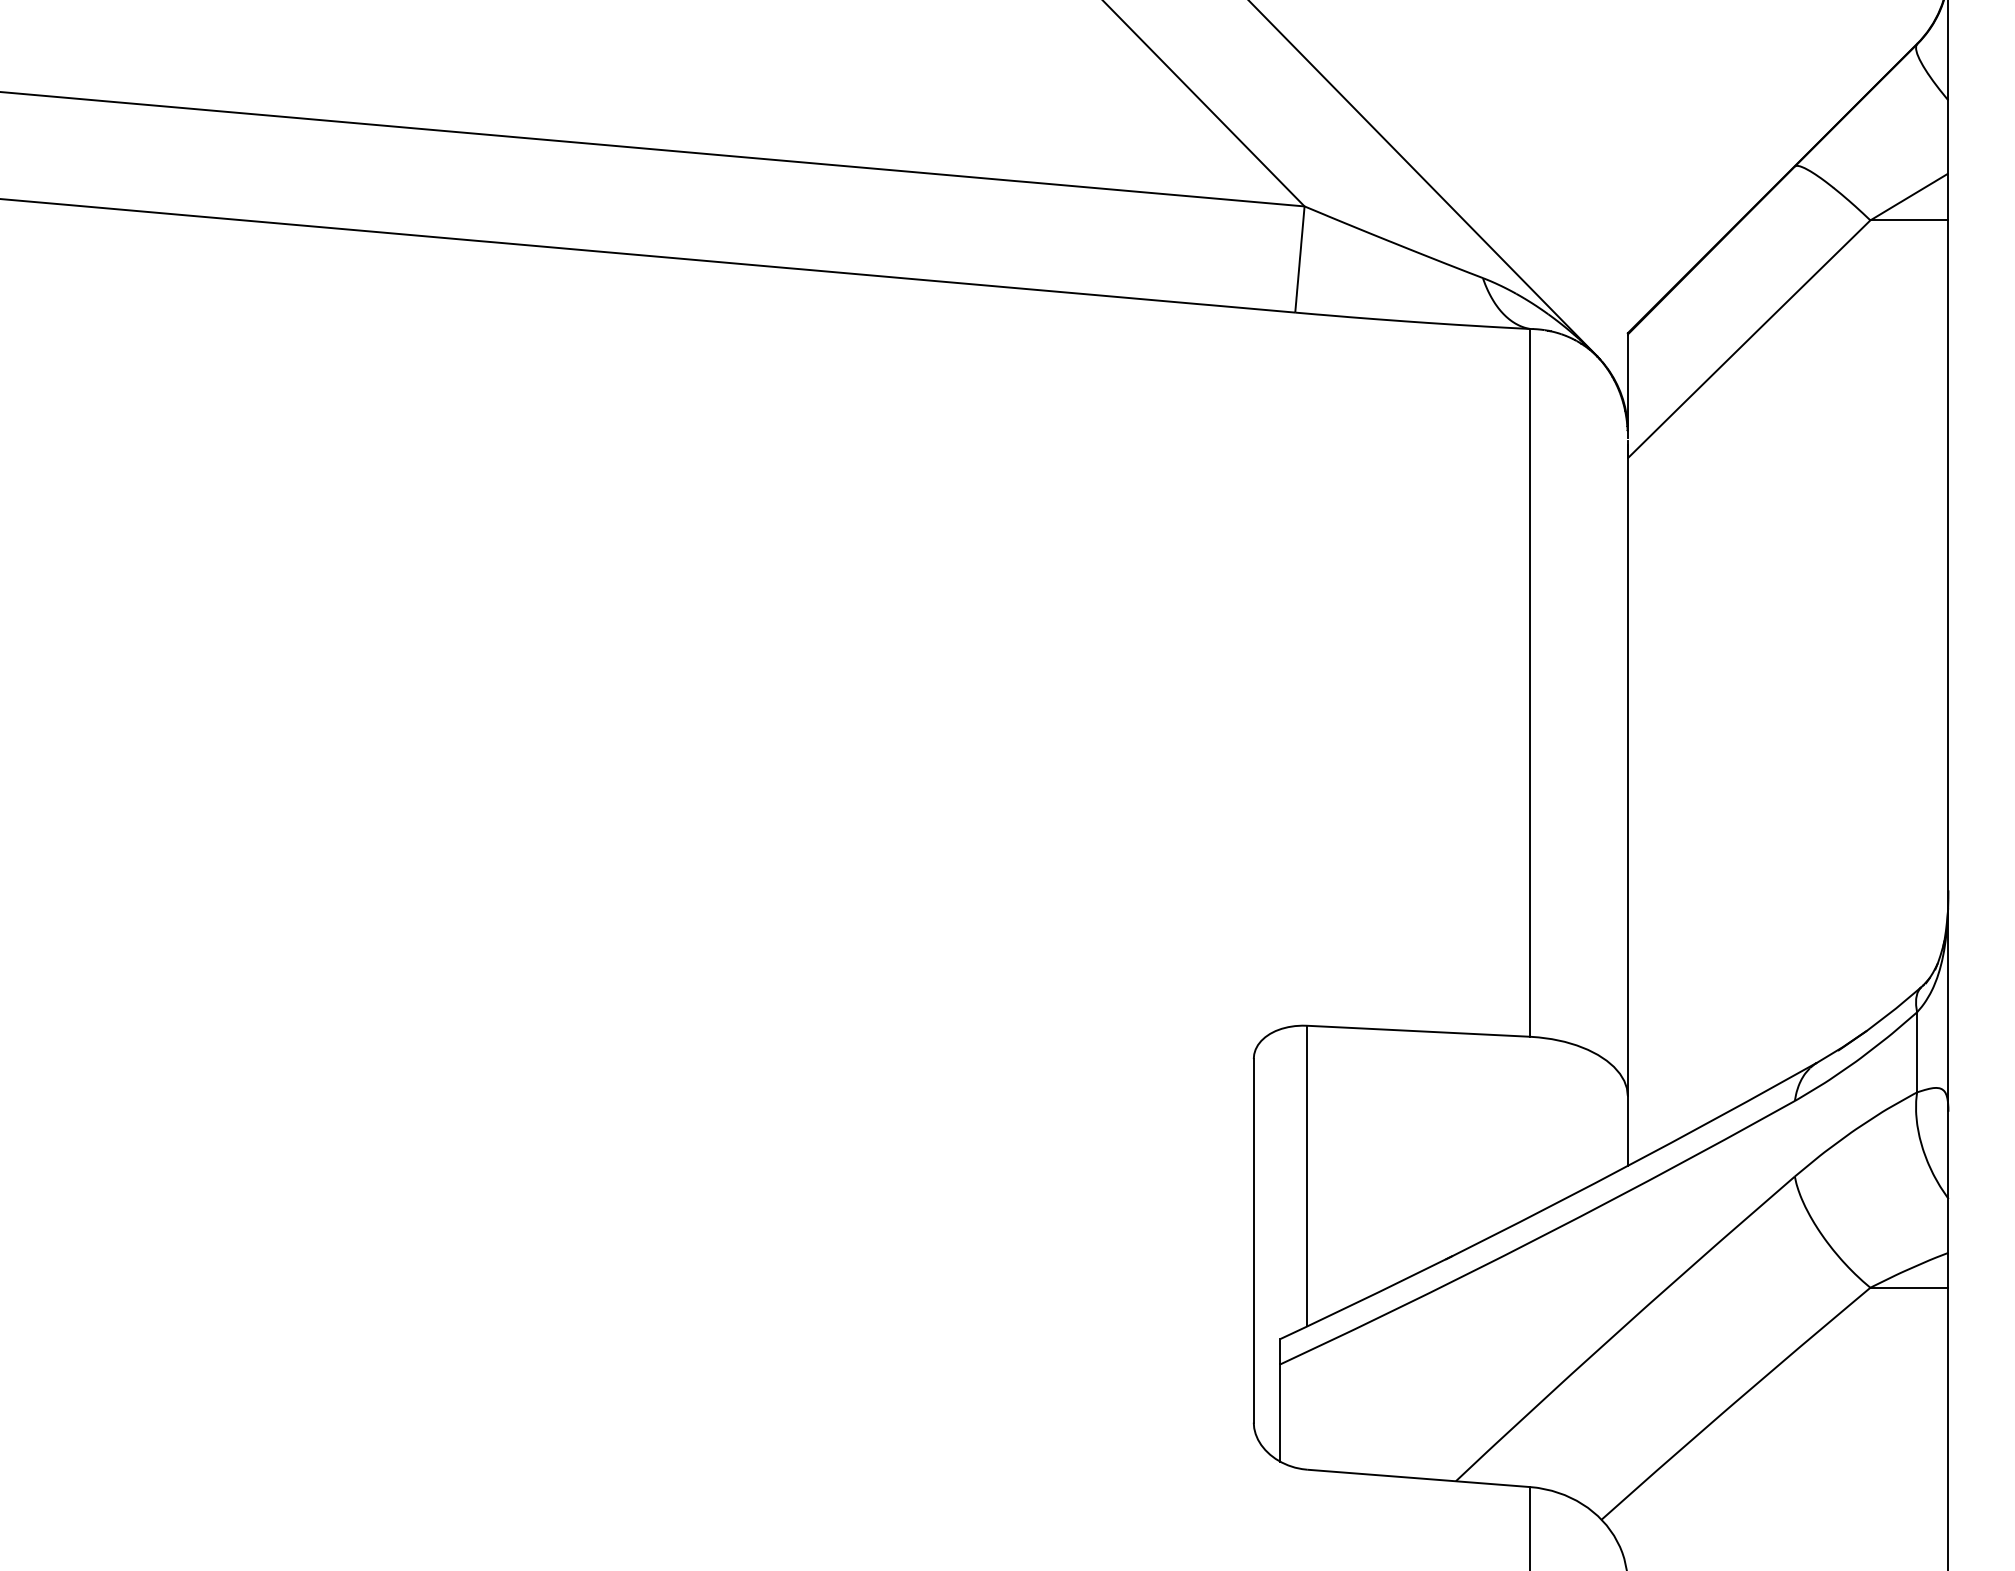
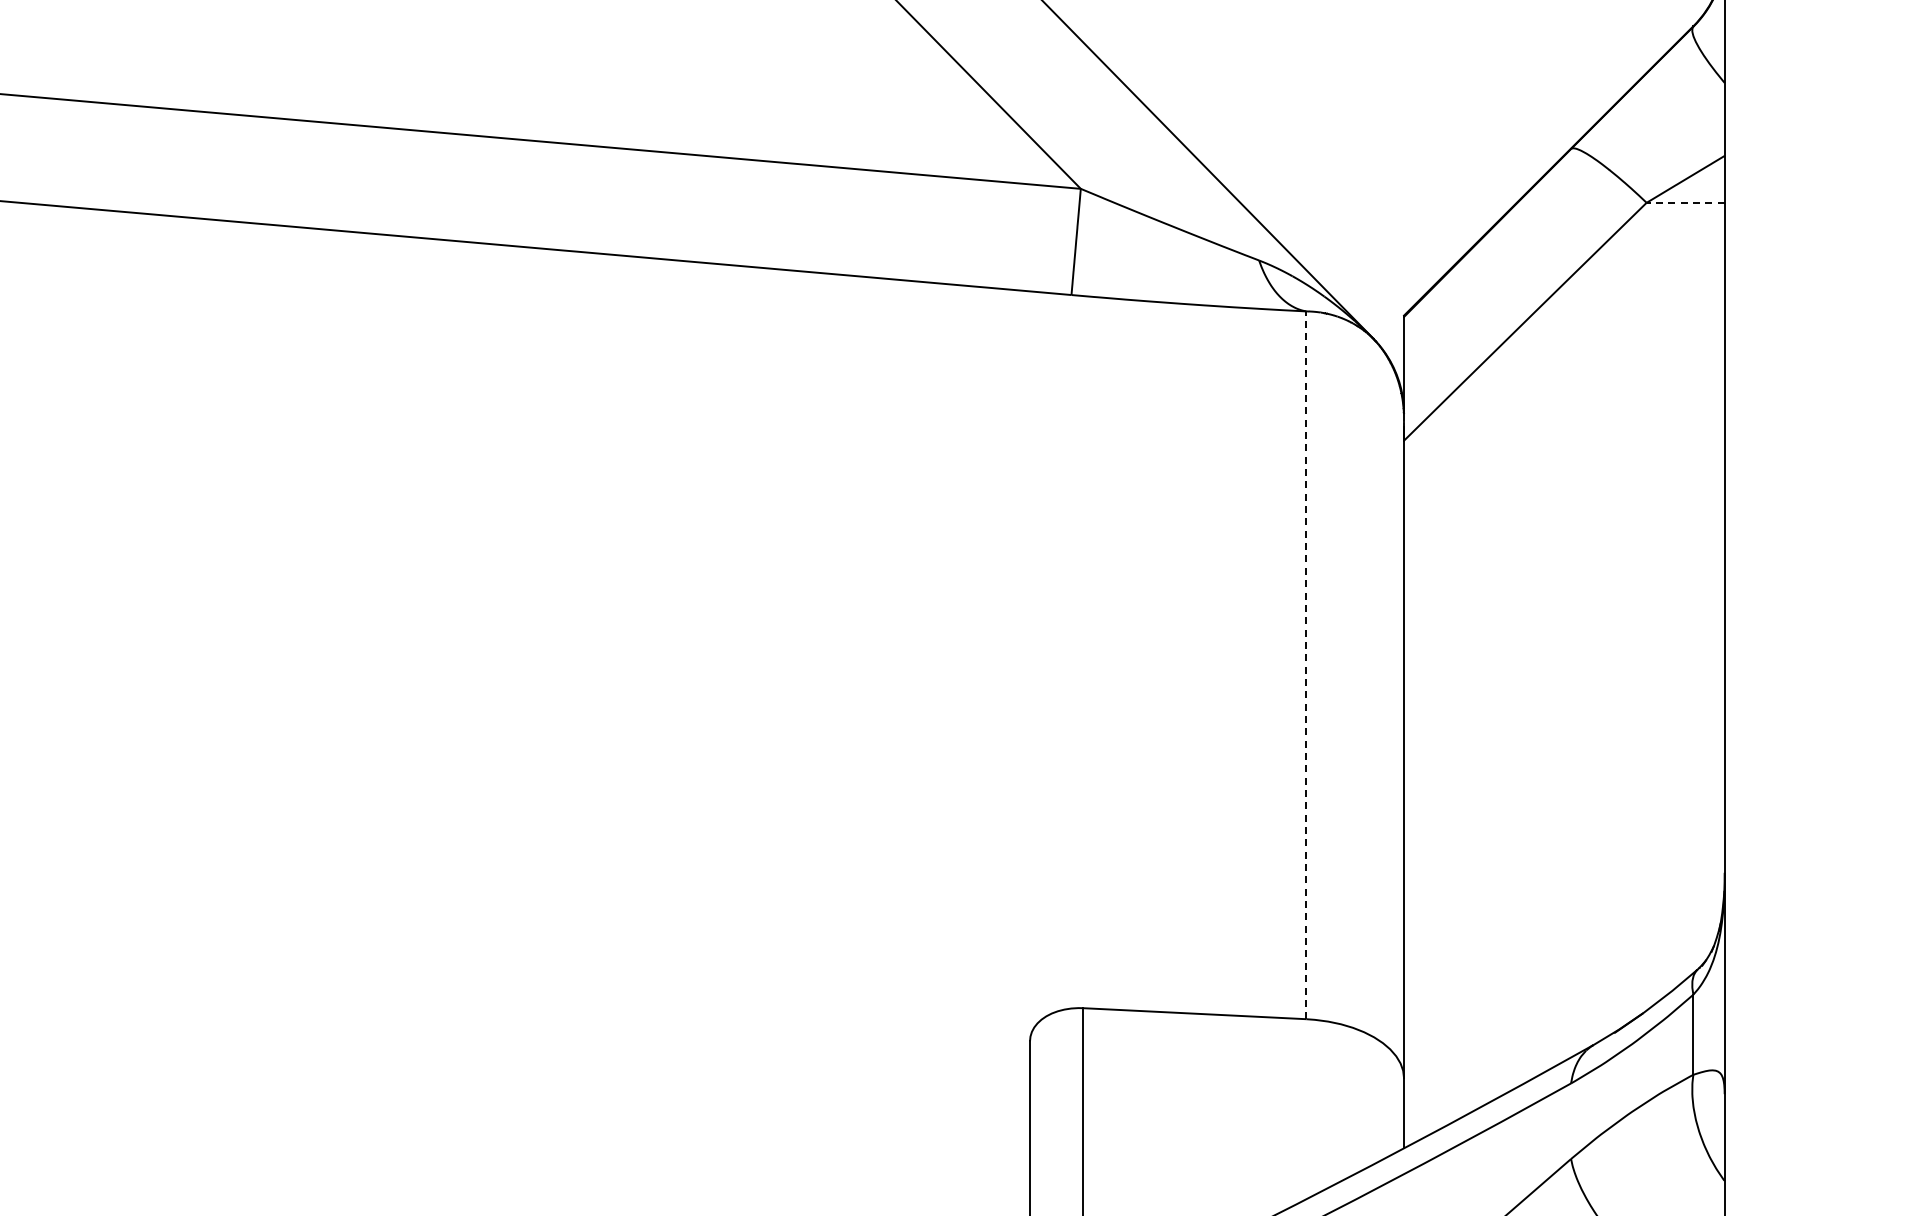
line: (1908, 220) -> (1684, 202), solid -> dashed
line: (1530, 682) -> (1306, 664), solid -> dashed

